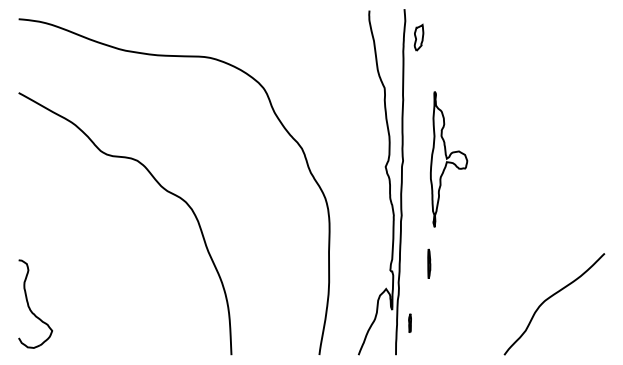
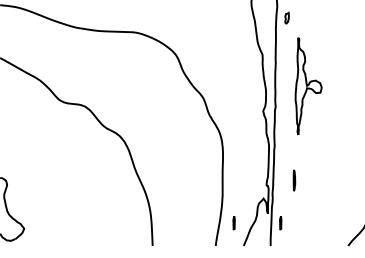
part: (418, 37) -> (286, 18), size x0.6
part: (449, 159) -> (308, 86), moved
line: (344, 322) -> (233, 222), added

